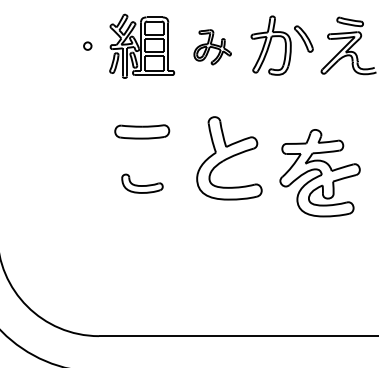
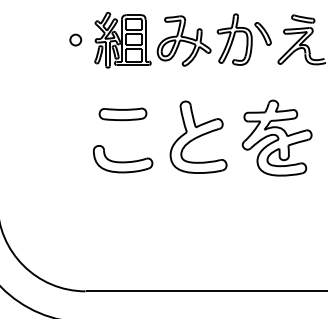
part: (87, 45) -> (75, 39), size x1.67
part: (212, 46) -> (183, 40), size x1.67
part: (319, 172) -> (276, 137), moved
part: (142, 184) -> (123, 159), size x1.67

